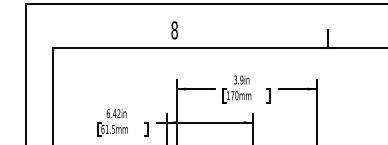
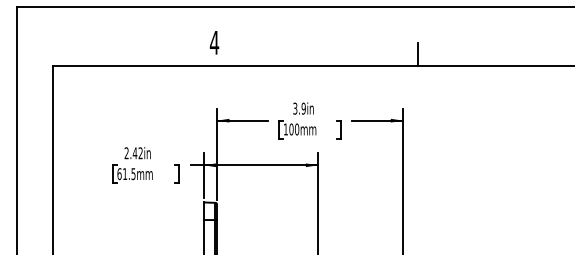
text: (174, 30) -> (214, 42), 8 -> 4
text: (232, 95) -> (291, 129), 170mm -> 100mm
text: (108, 113) -> (126, 153), 6.42in -> 2.42in

